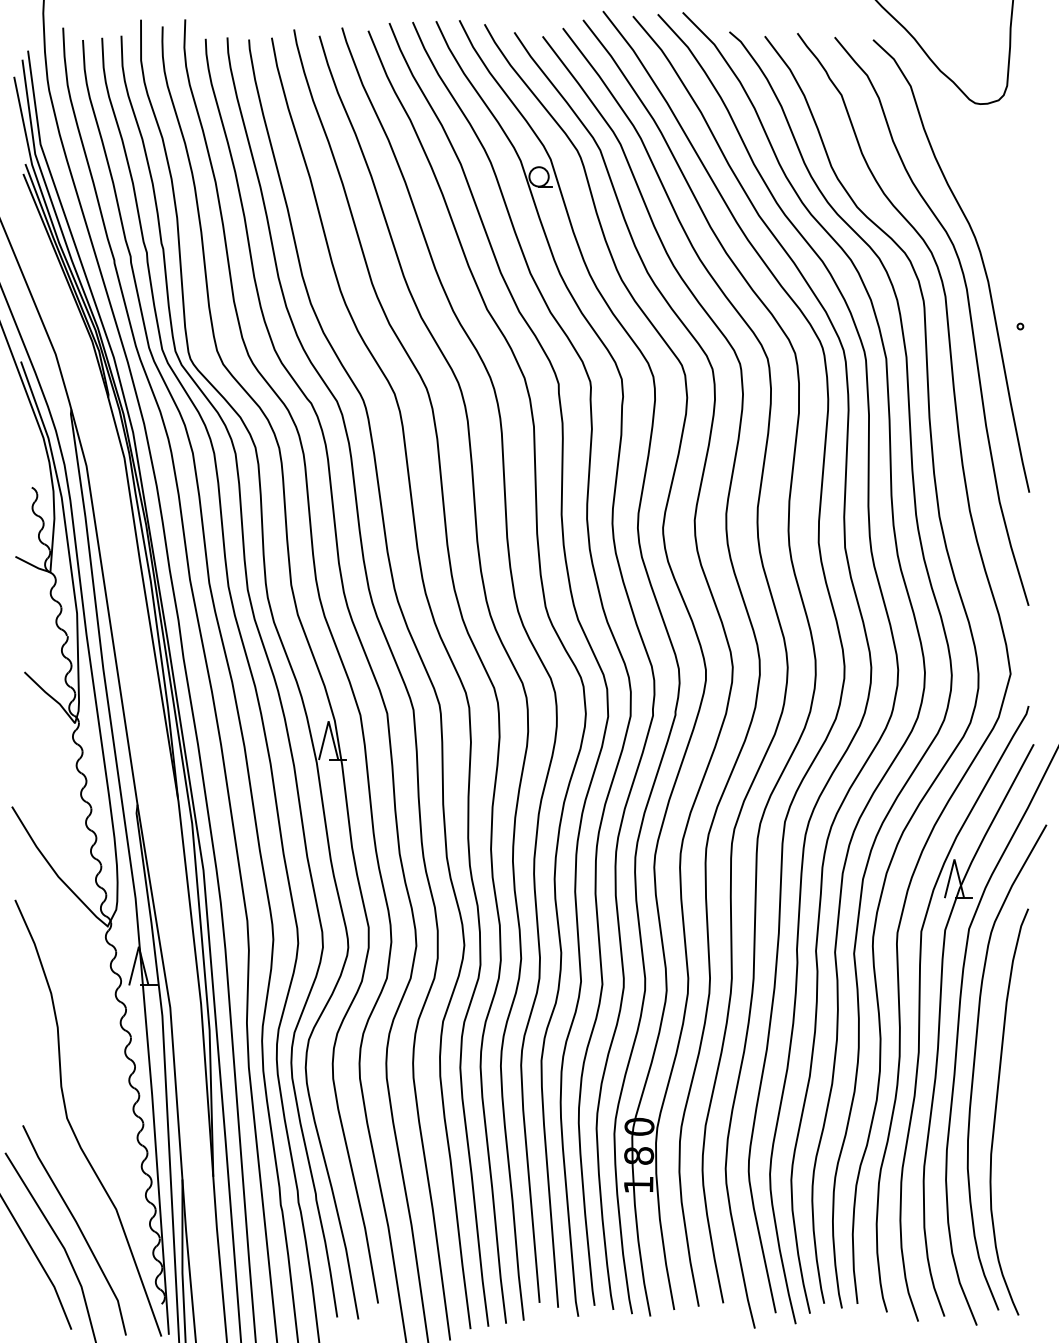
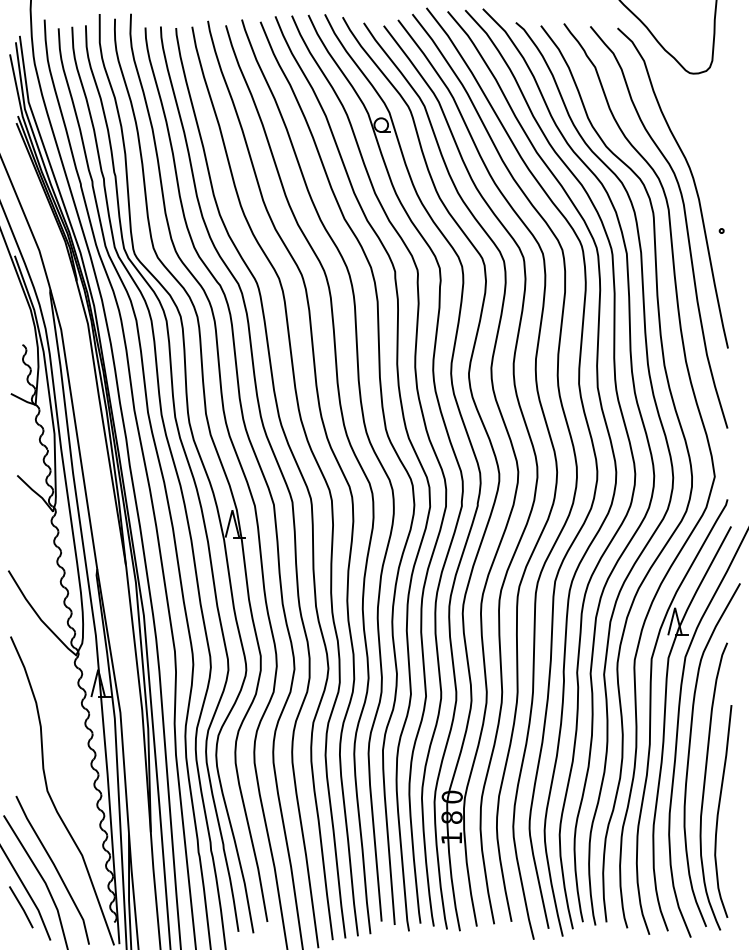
curve: (1016, 1146) -> (718, 810), added
line: (30, 1282) -> (21, 907), added

